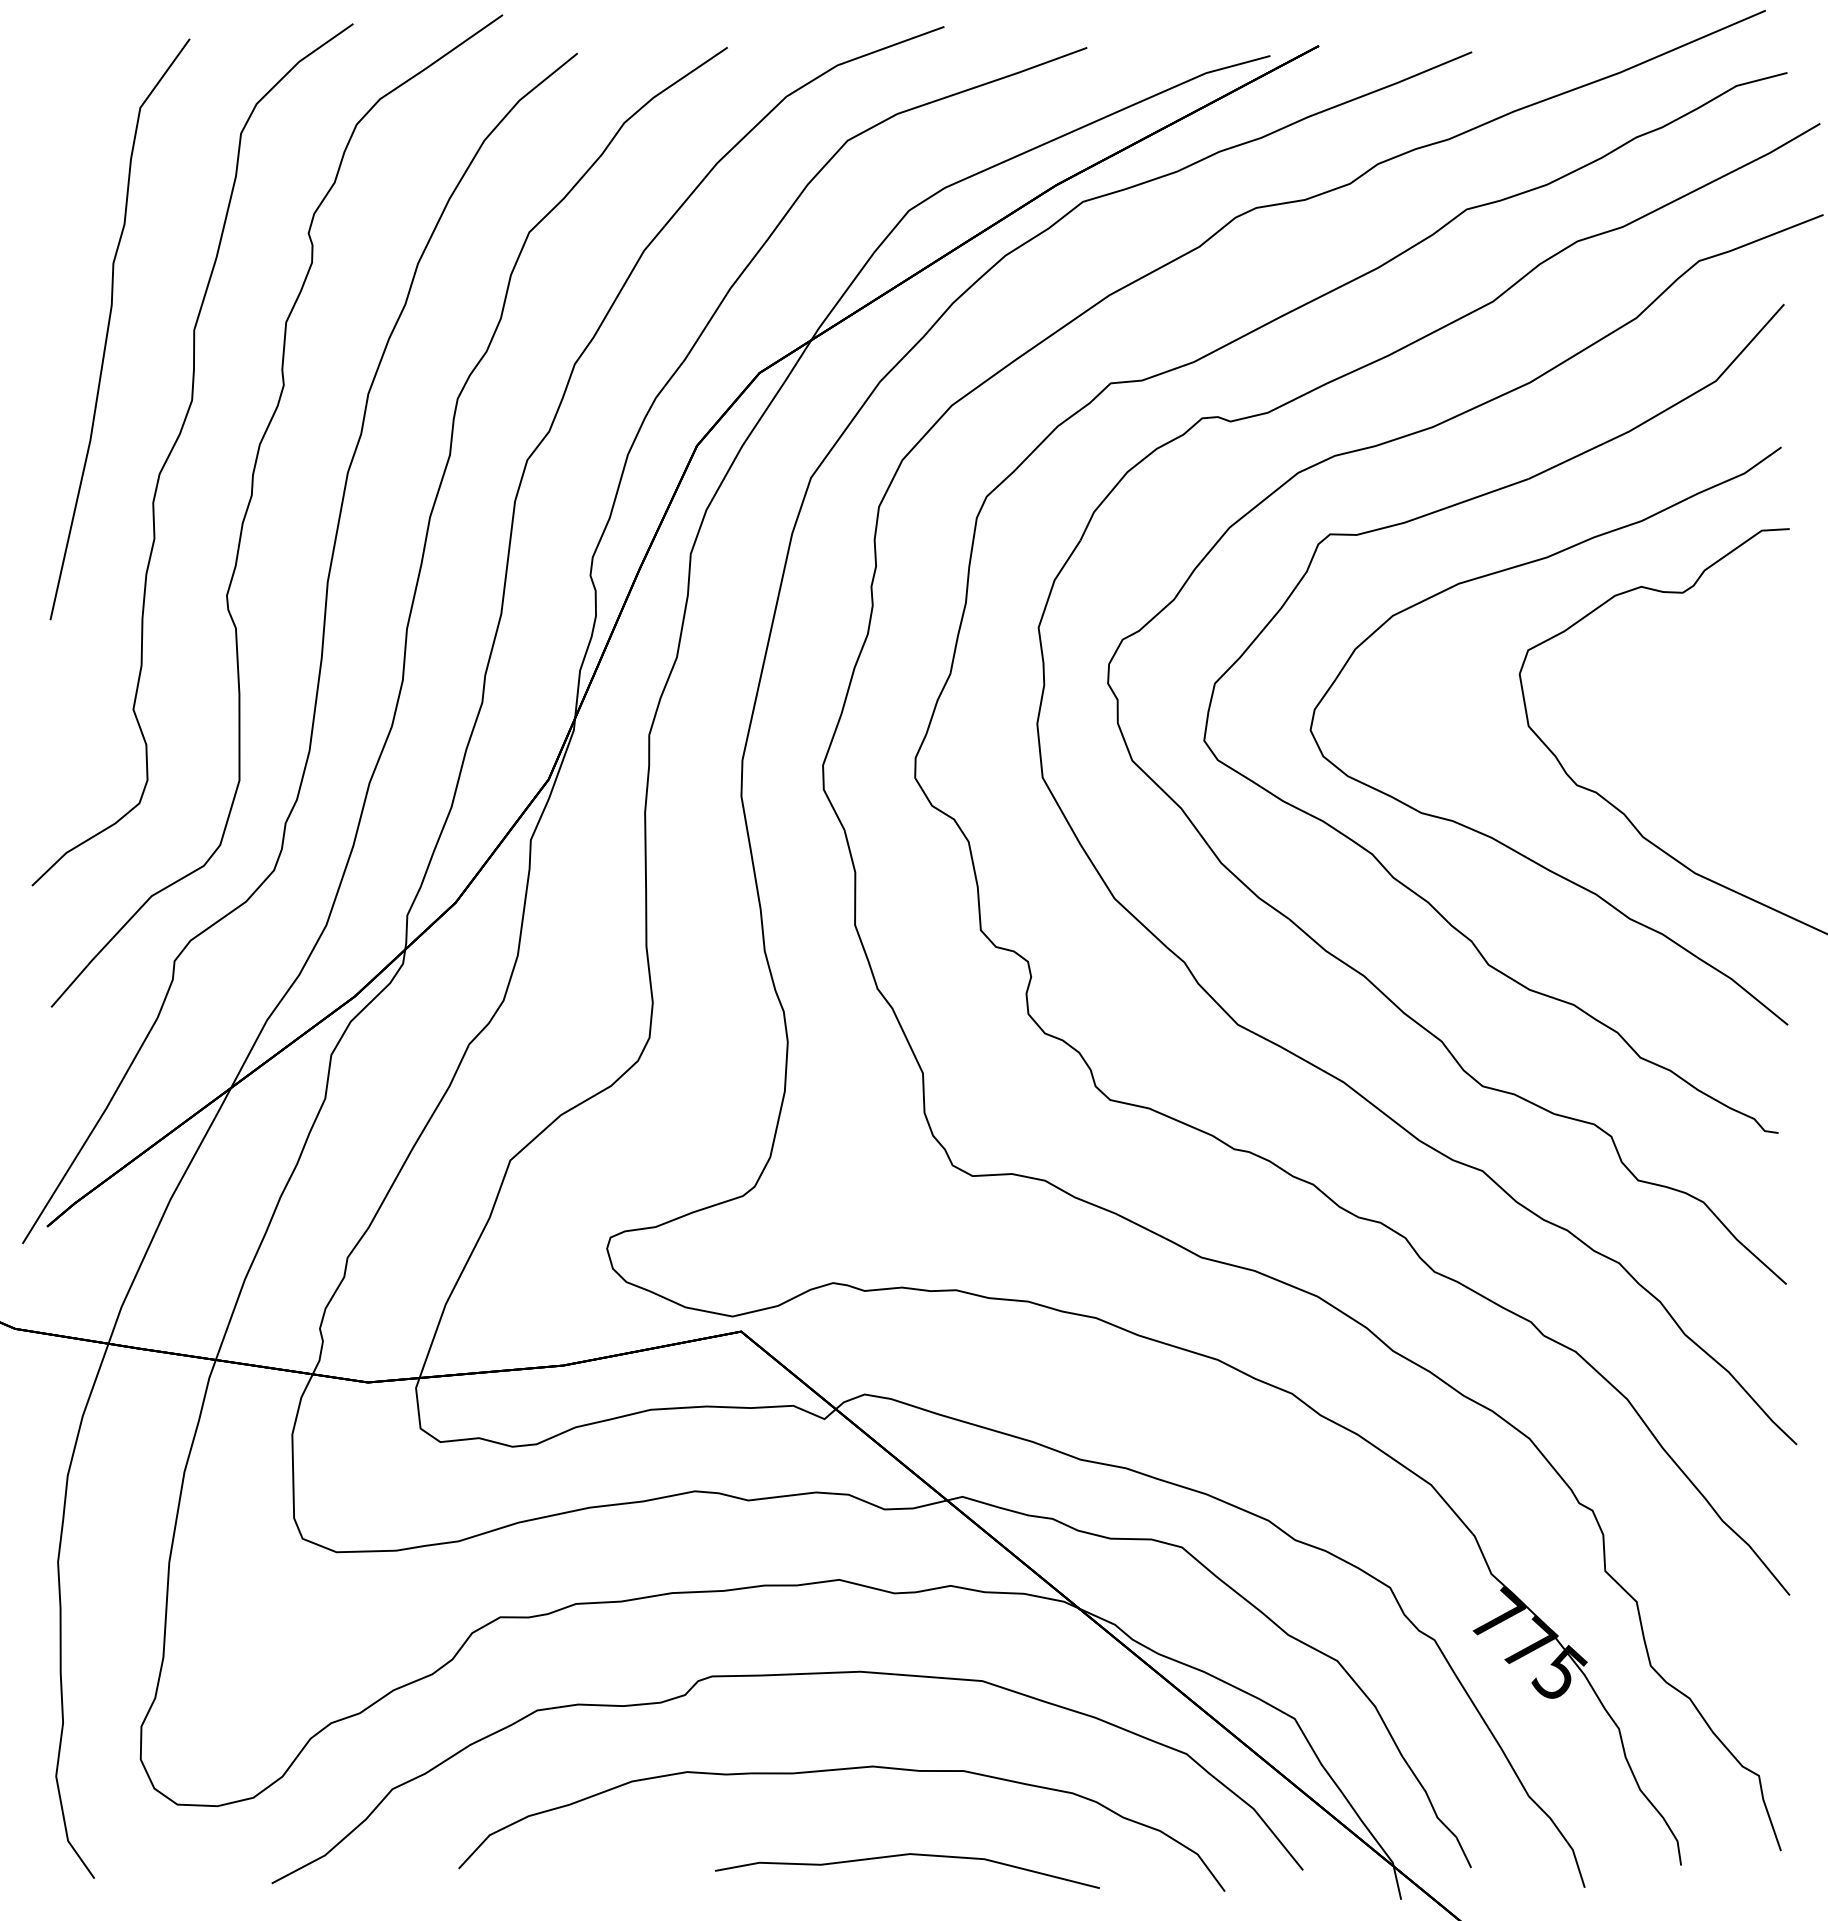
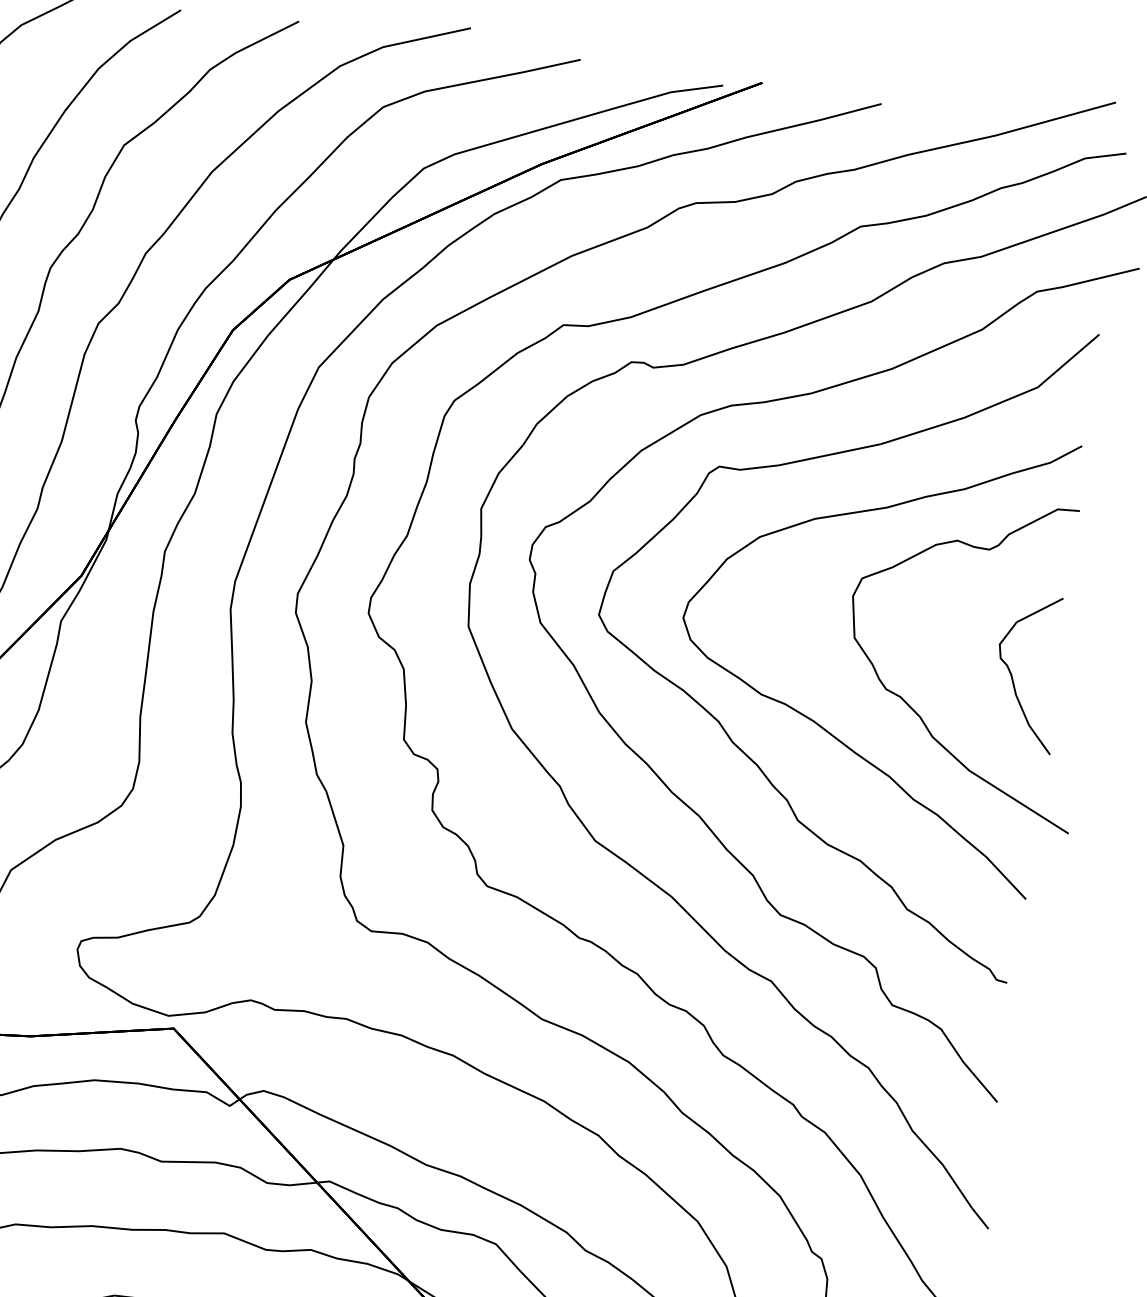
curve: (1732, 745) -> (1012, 674), added

